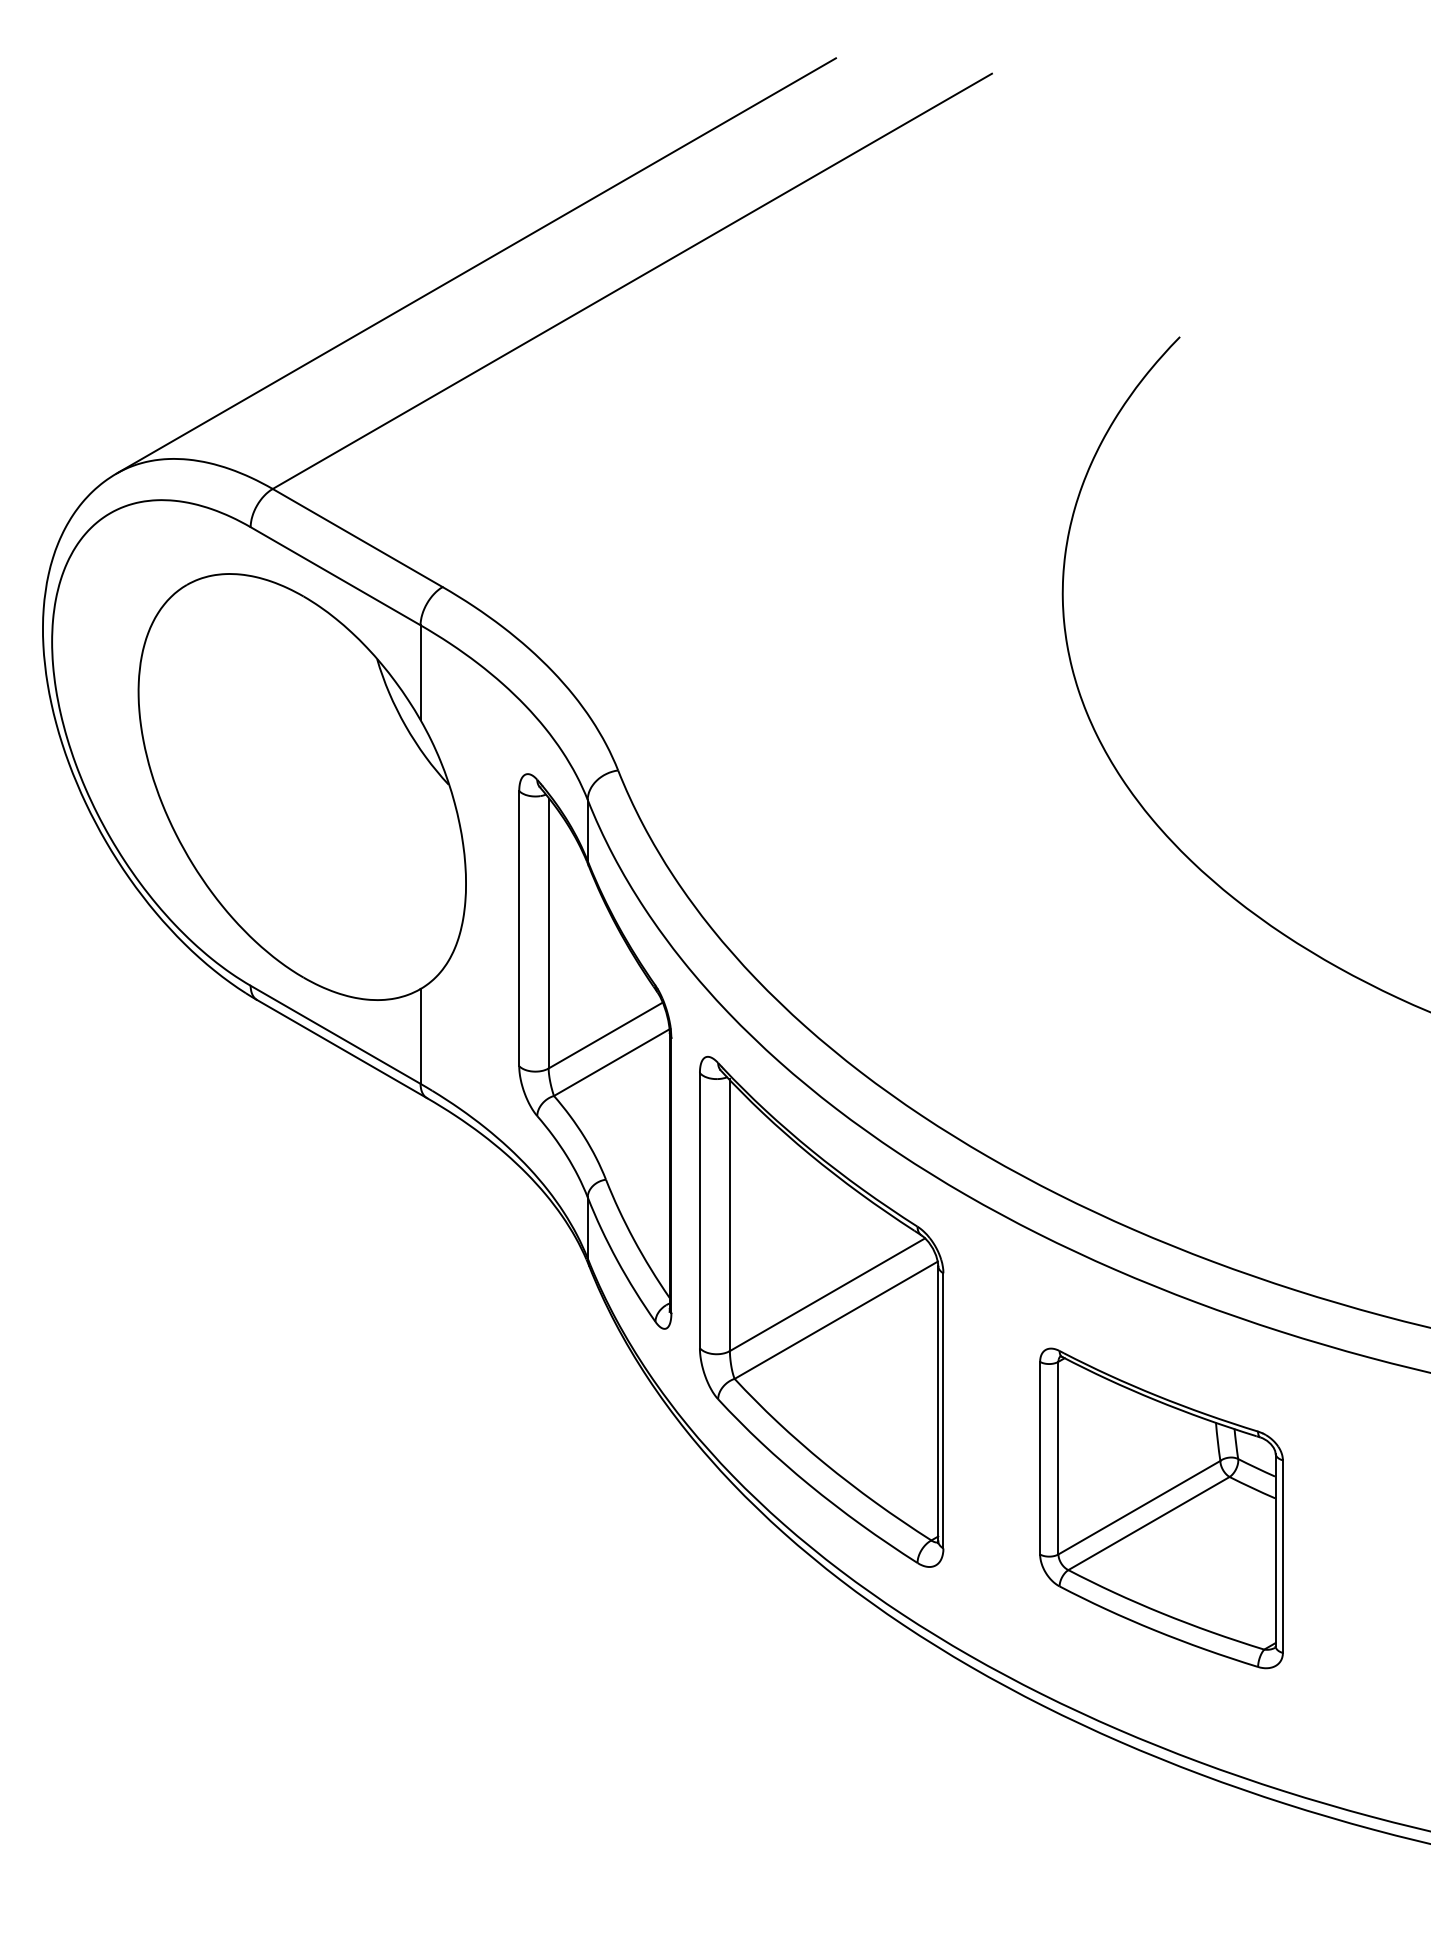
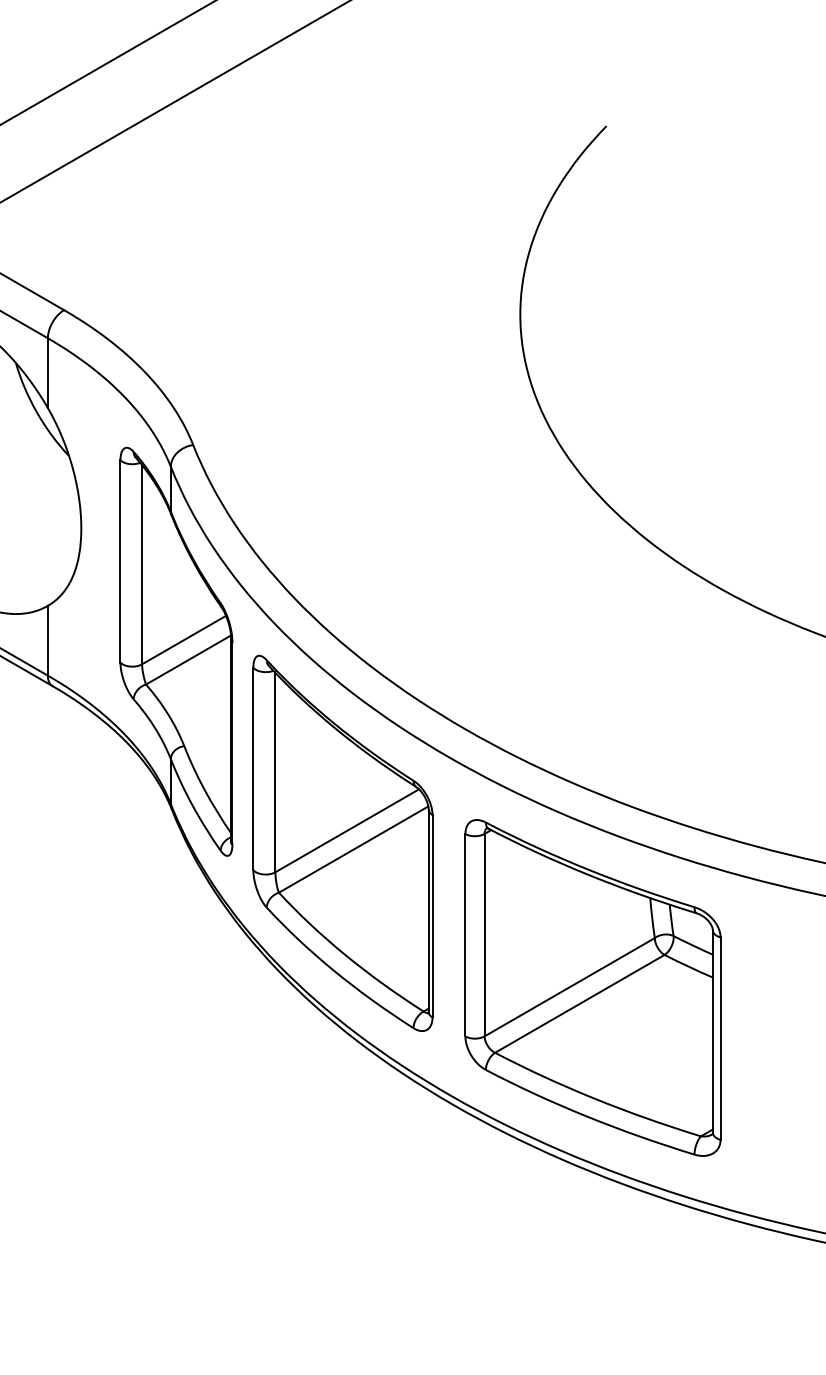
part: (1161, 1508) -> (592, 988), size x1.43

